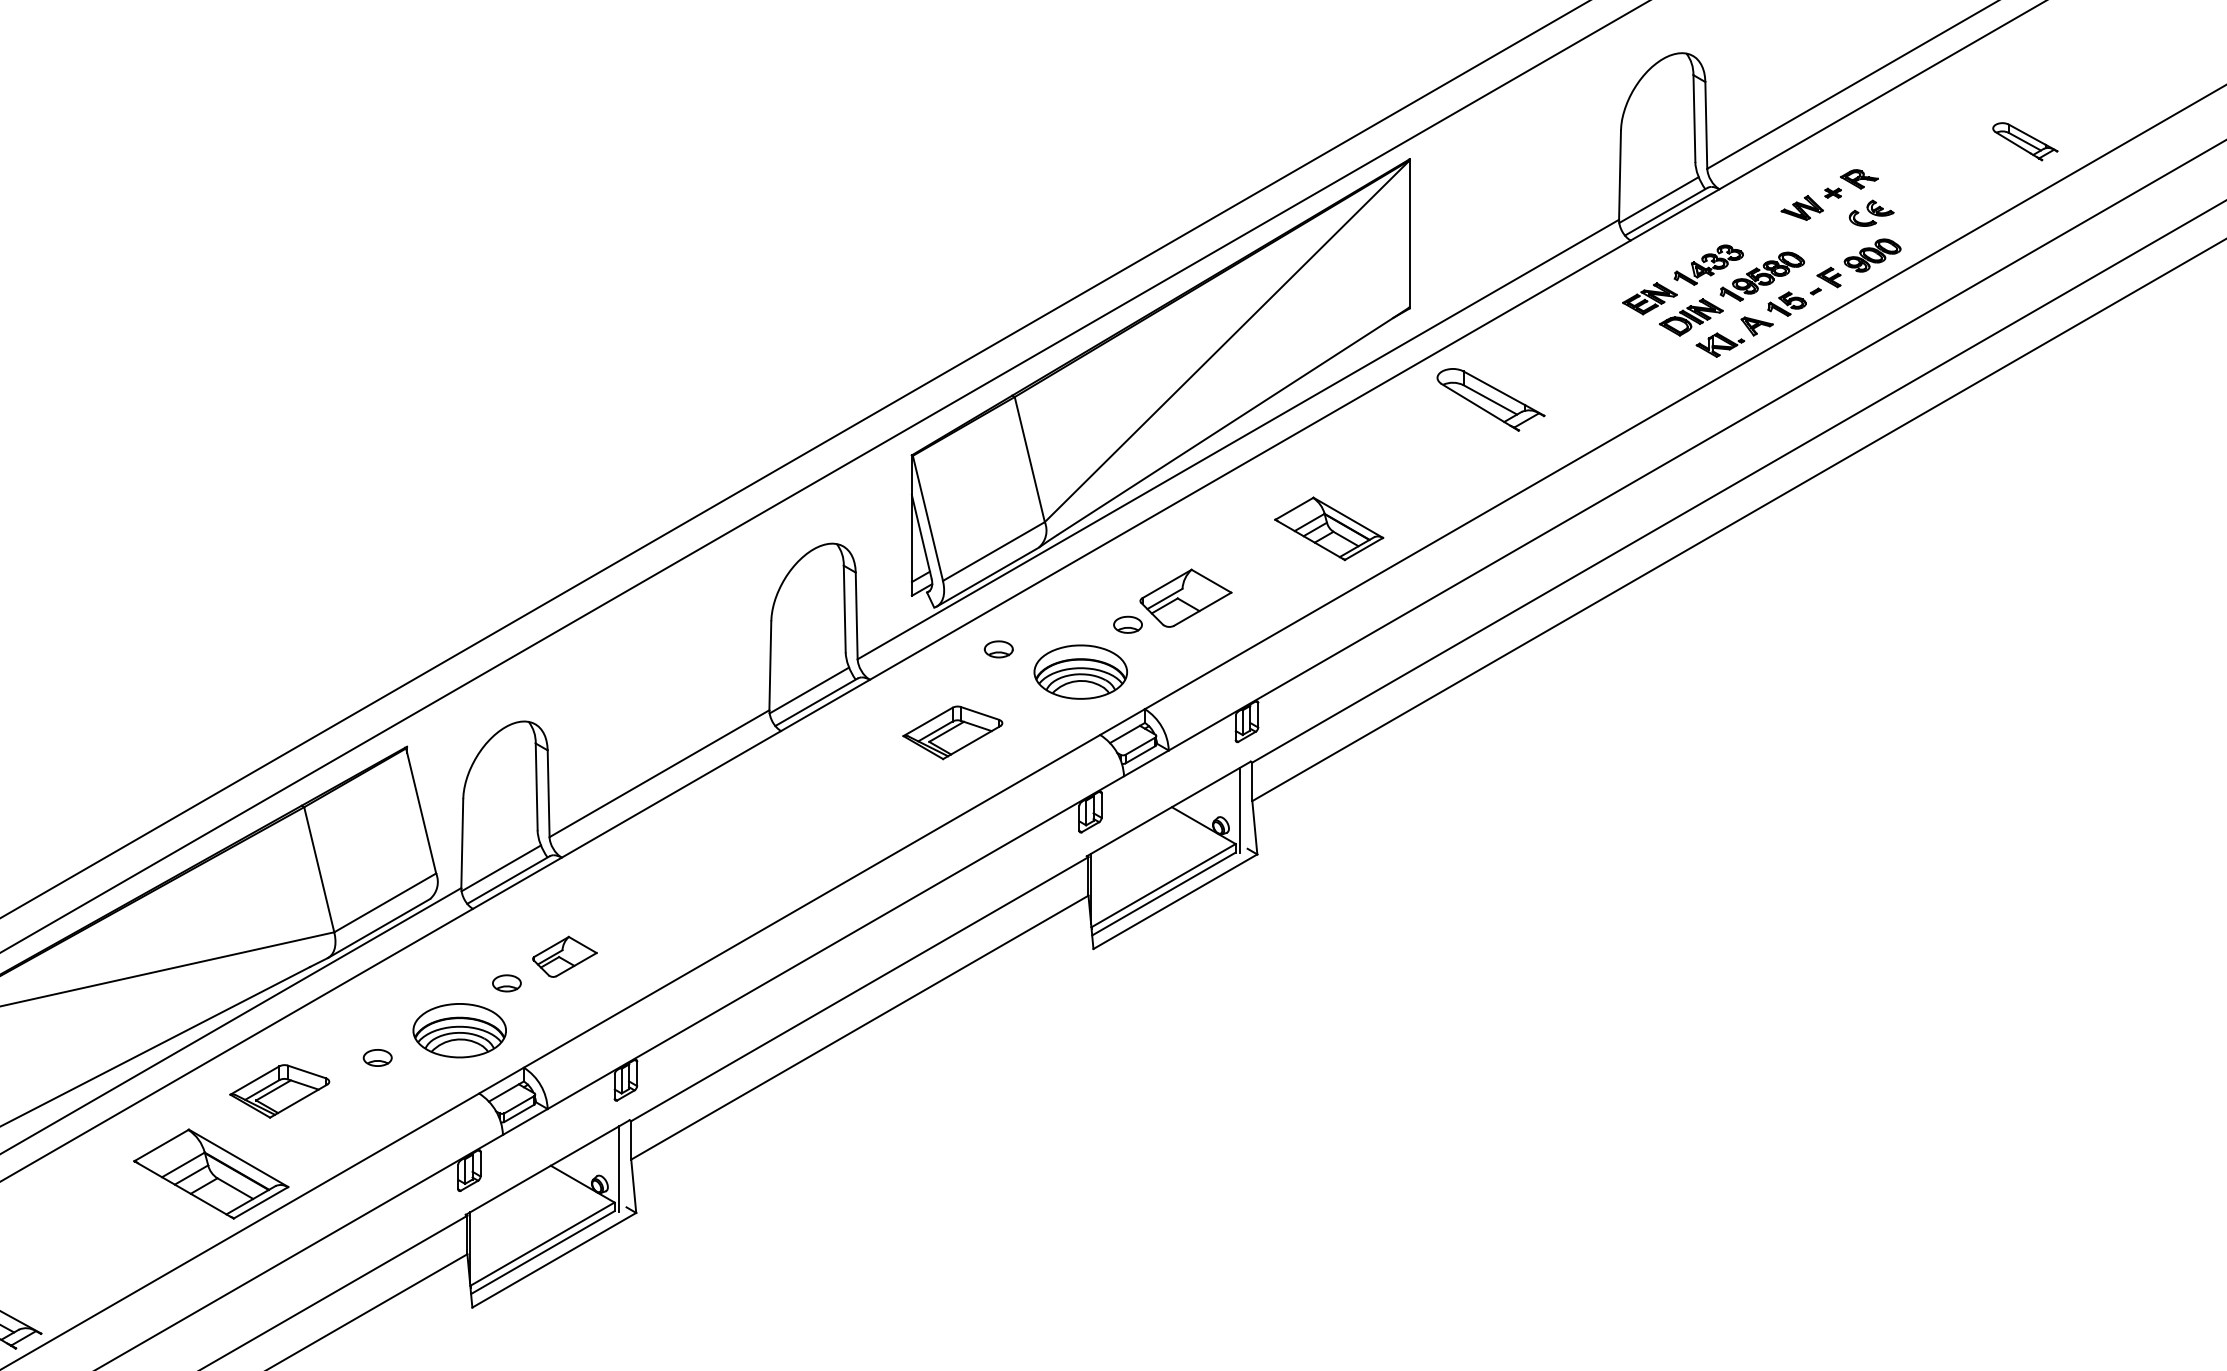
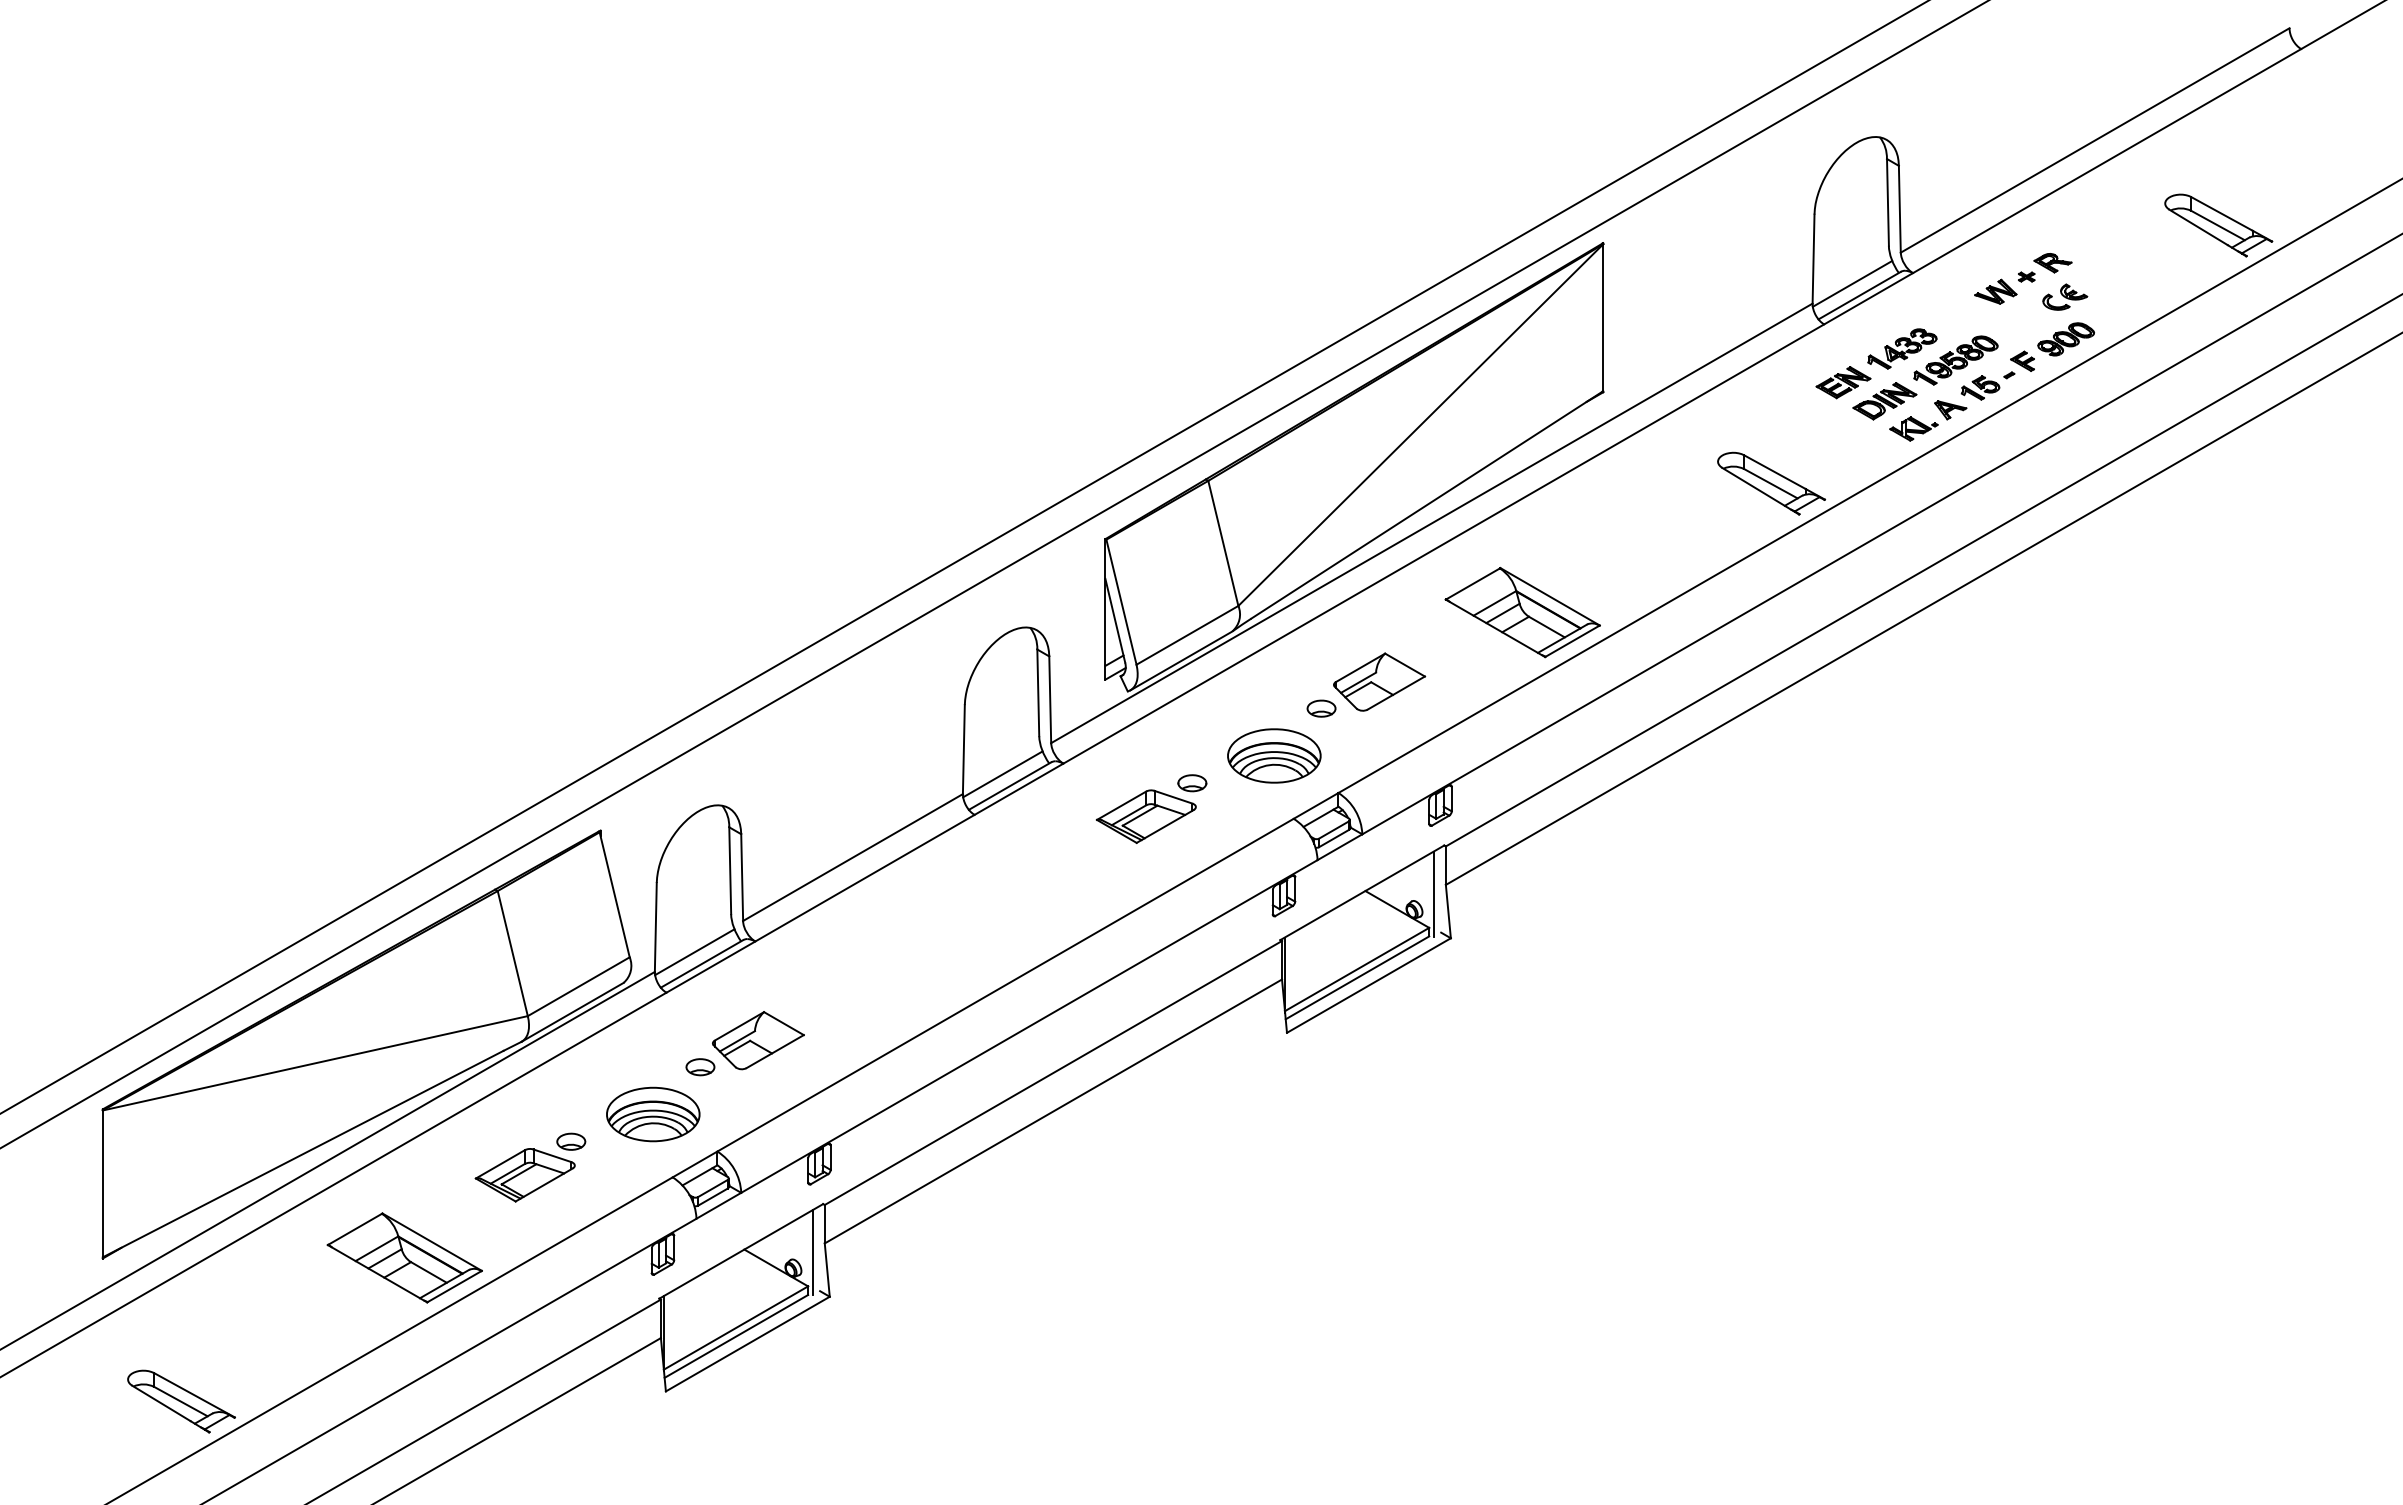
part: (2024, 141) -> (2218, 225), size x1.67
part: (1490, 399) -> (1771, 483), moved
part: (1328, 528) -> (1522, 612), size x1.43
part: (998, 649) -> (1192, 783), moved
part: (564, 956) -> (758, 1040), size x1.43
part: (278, 1091) -> (524, 1175), moved

